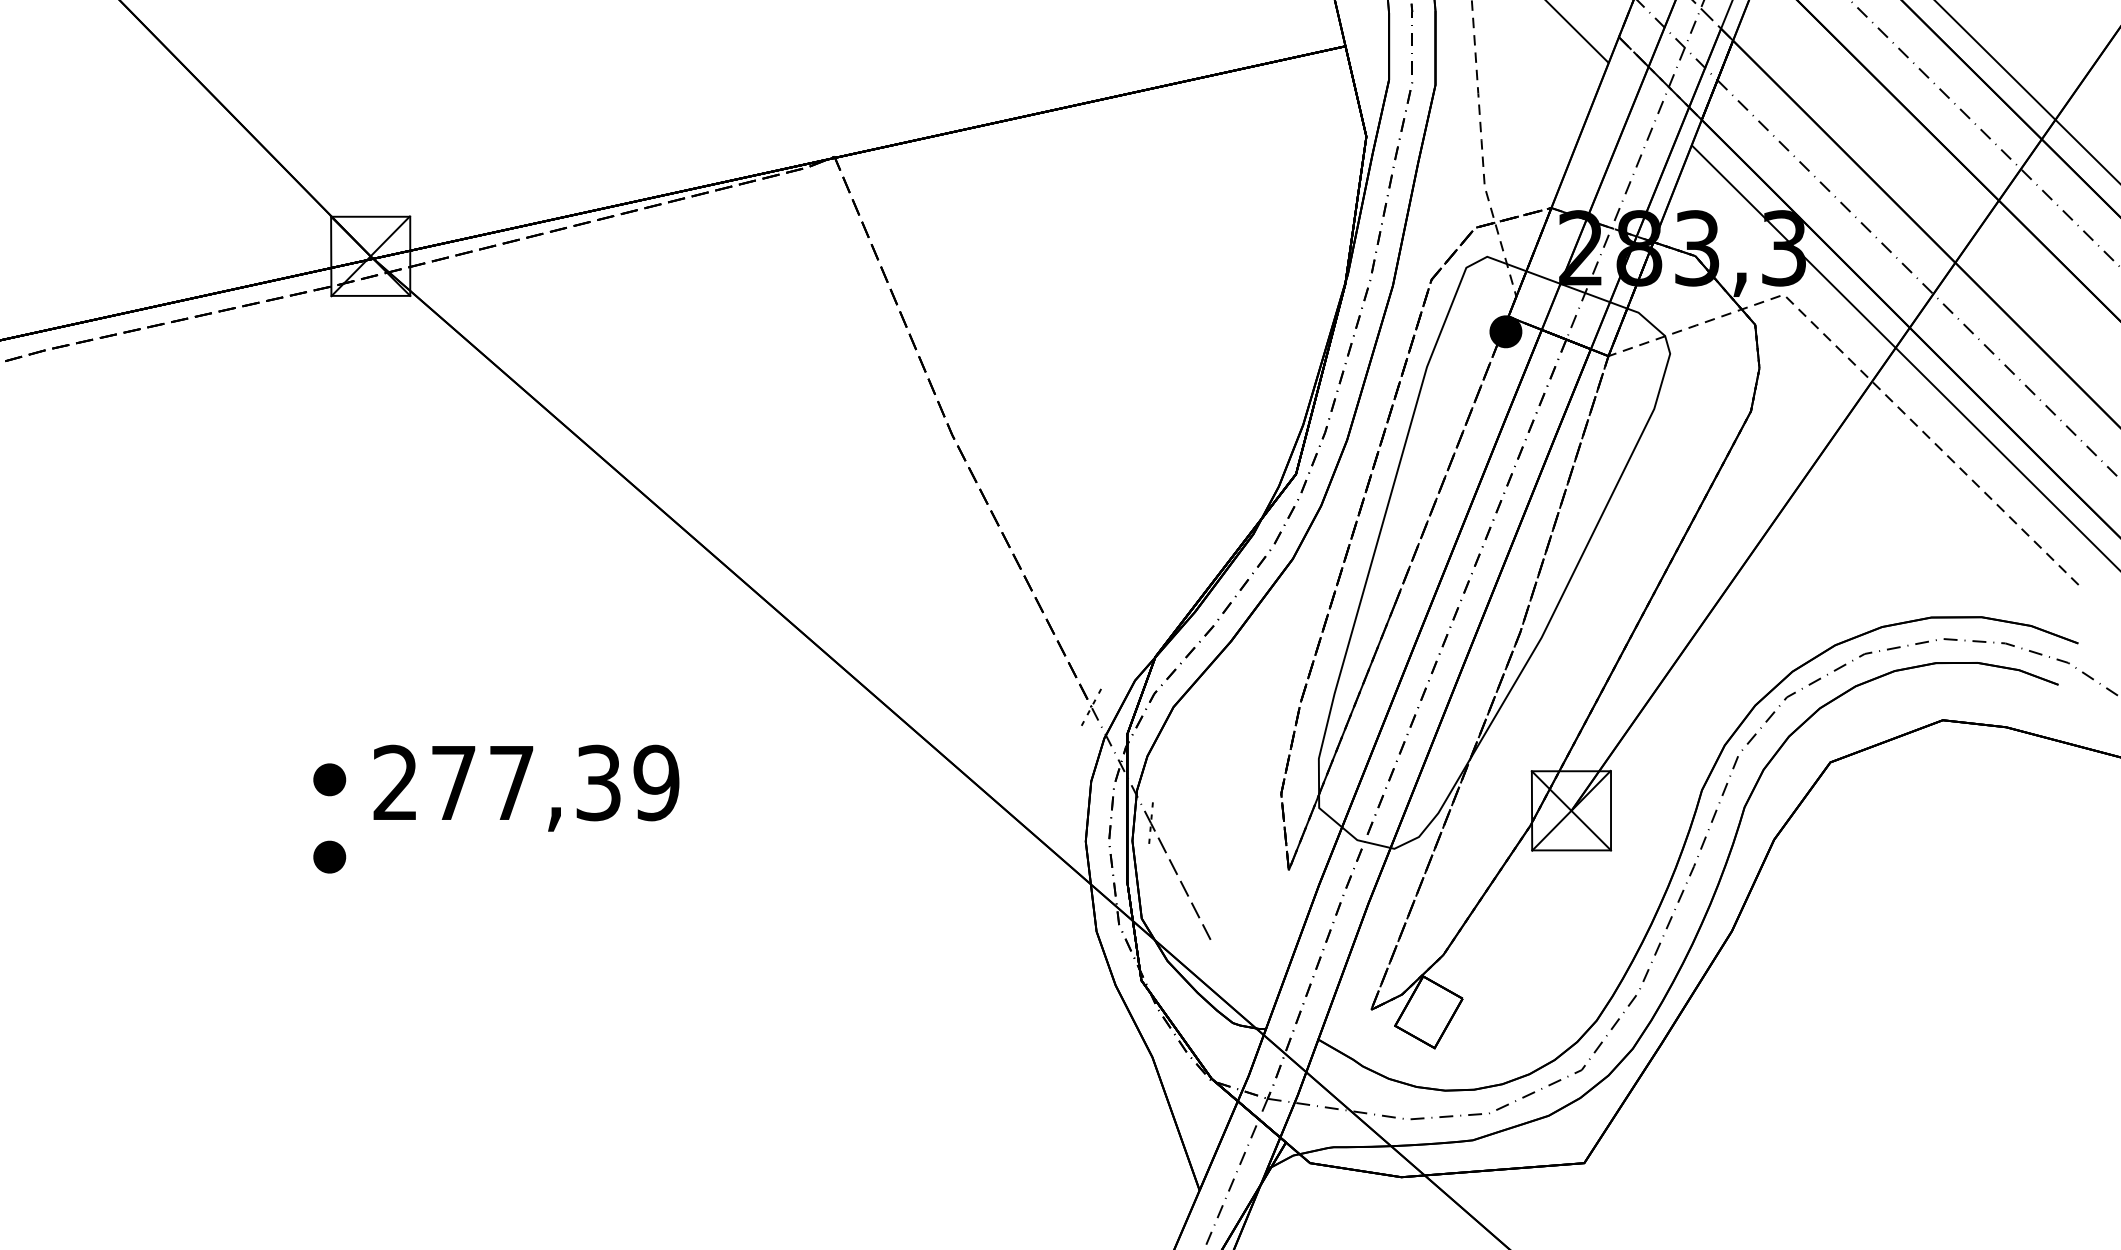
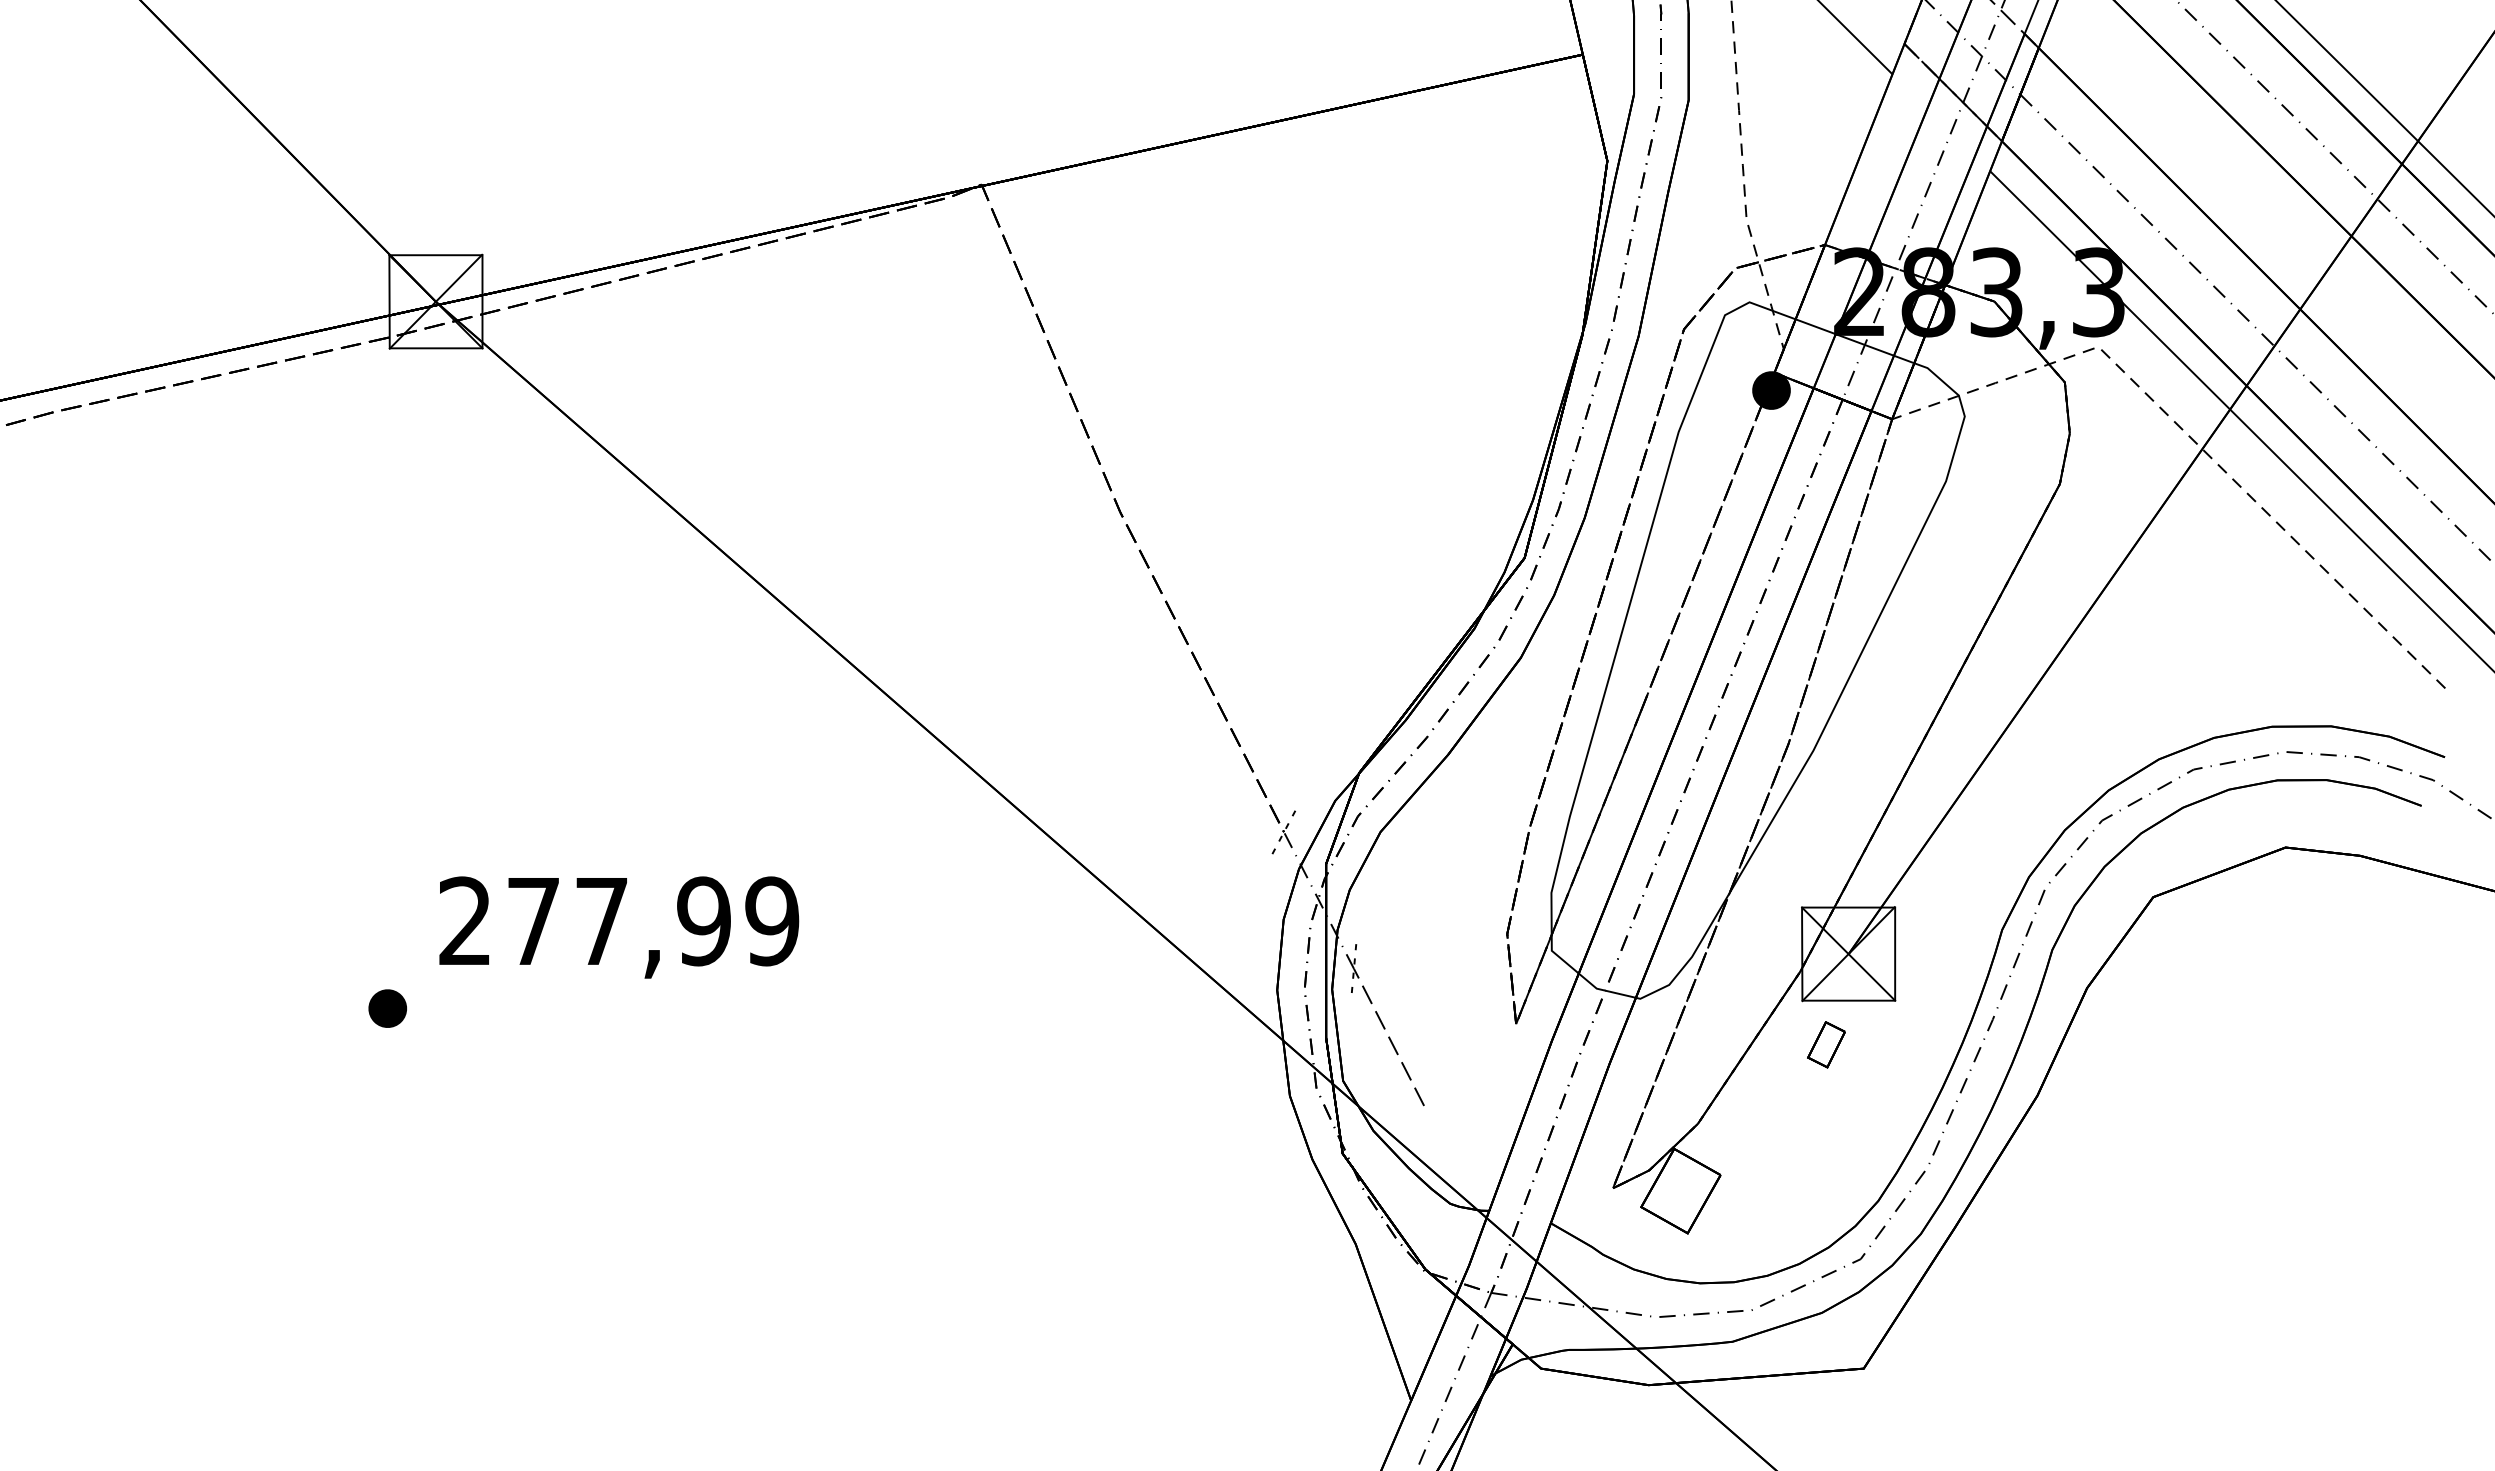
part: (329, 779) -> (387, 917), removed
text: (598, 783) -> (703, 921), 277,39 -> 277,99
part: (1552, 887) -> (1826, 1044), added

